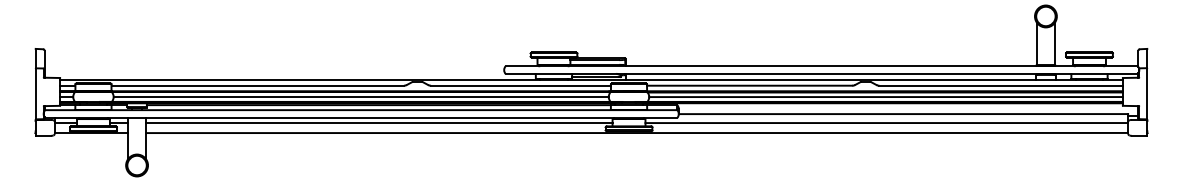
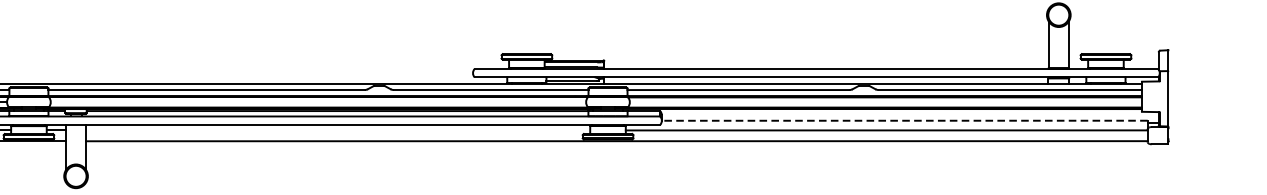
line: (360, 97) -> (317, 102), removed
line: (885, 97) -> (885, 102), removed
line: (903, 114) -> (904, 121), solid -> dashed
line: (379, 123) -> (338, 130), removed

